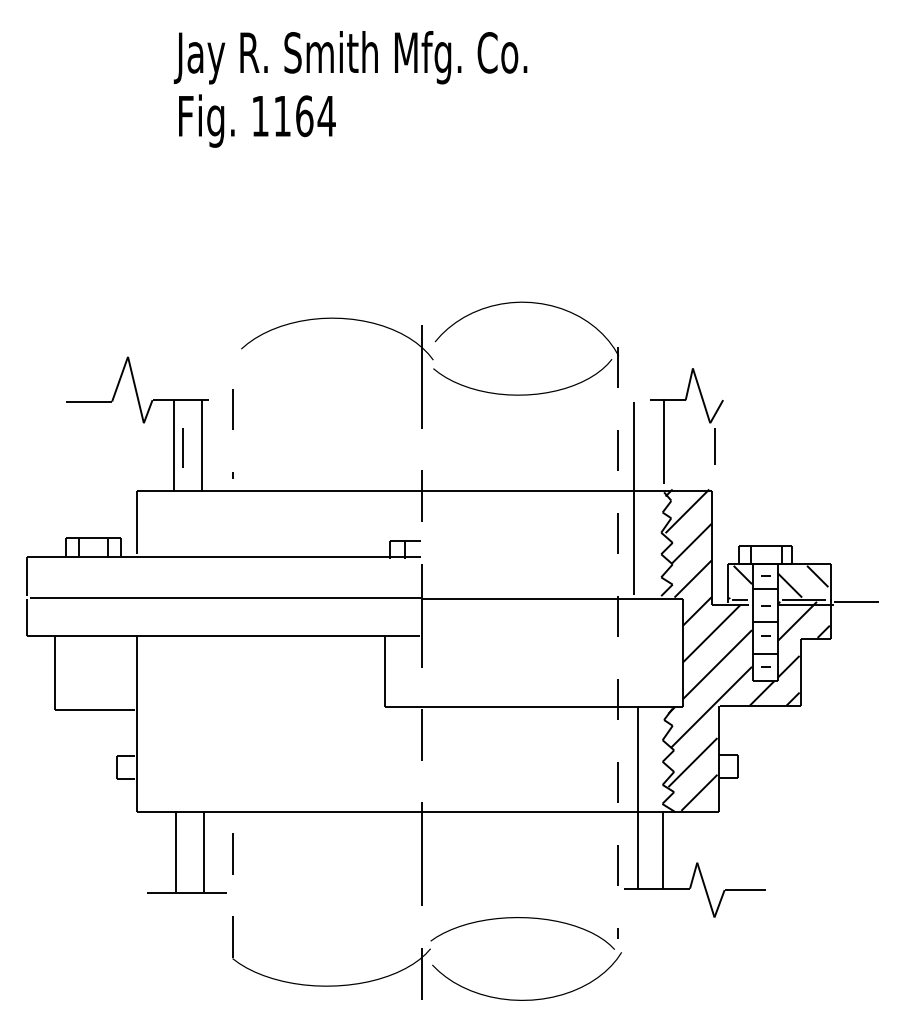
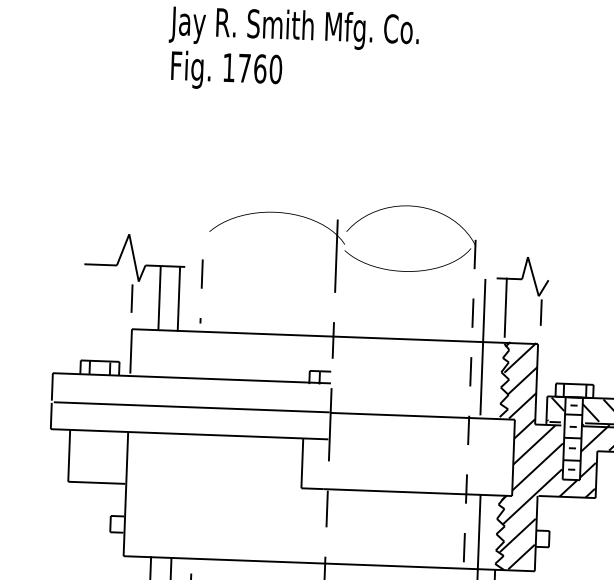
text: (304, 116) -> (260, 69), 1164 -> 1760
line: (182, 447) -> (131, 298), moved

